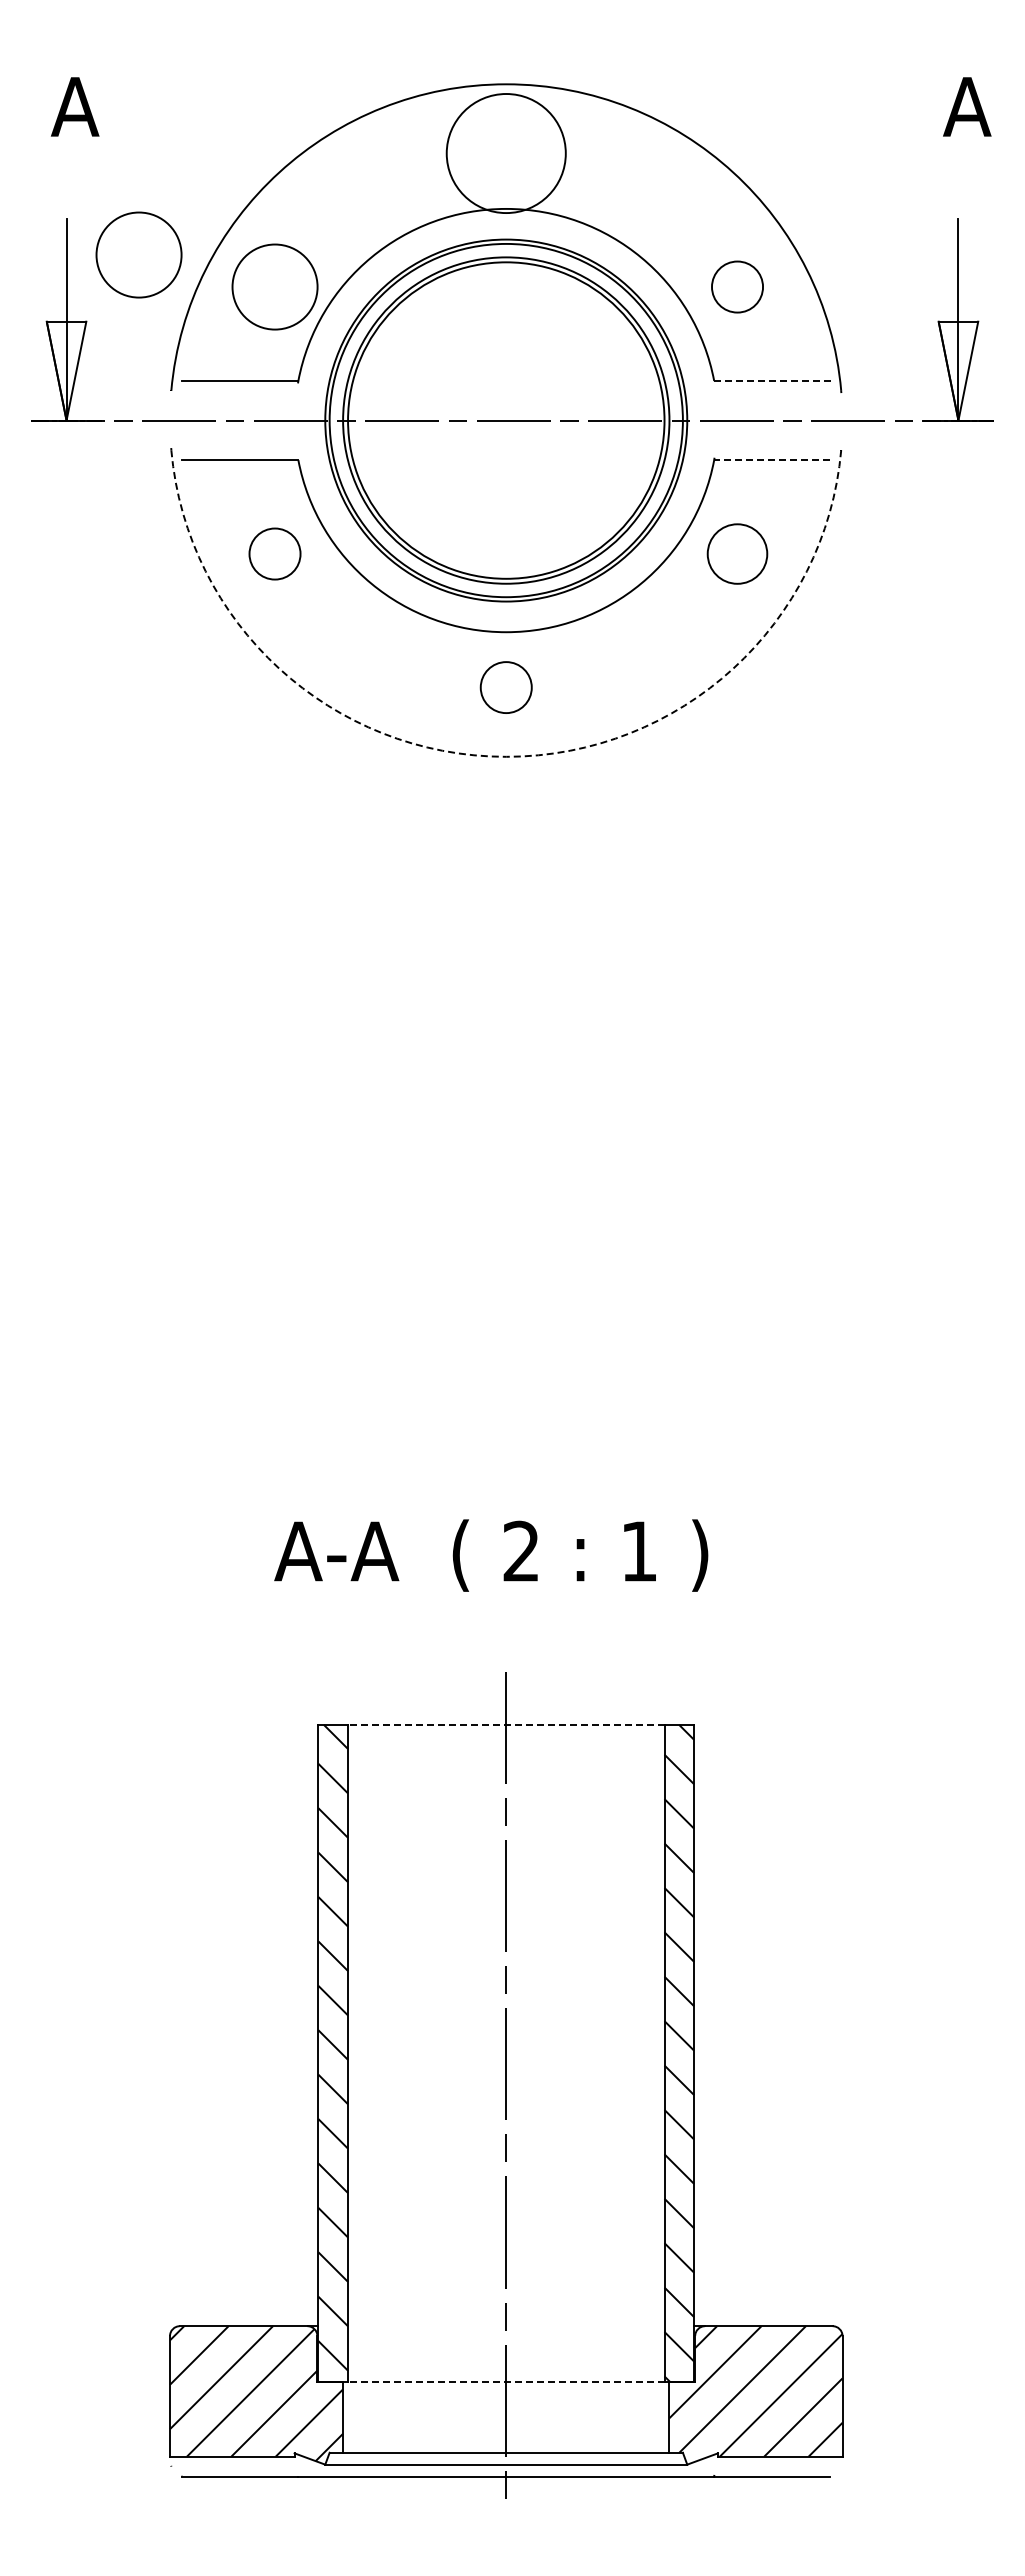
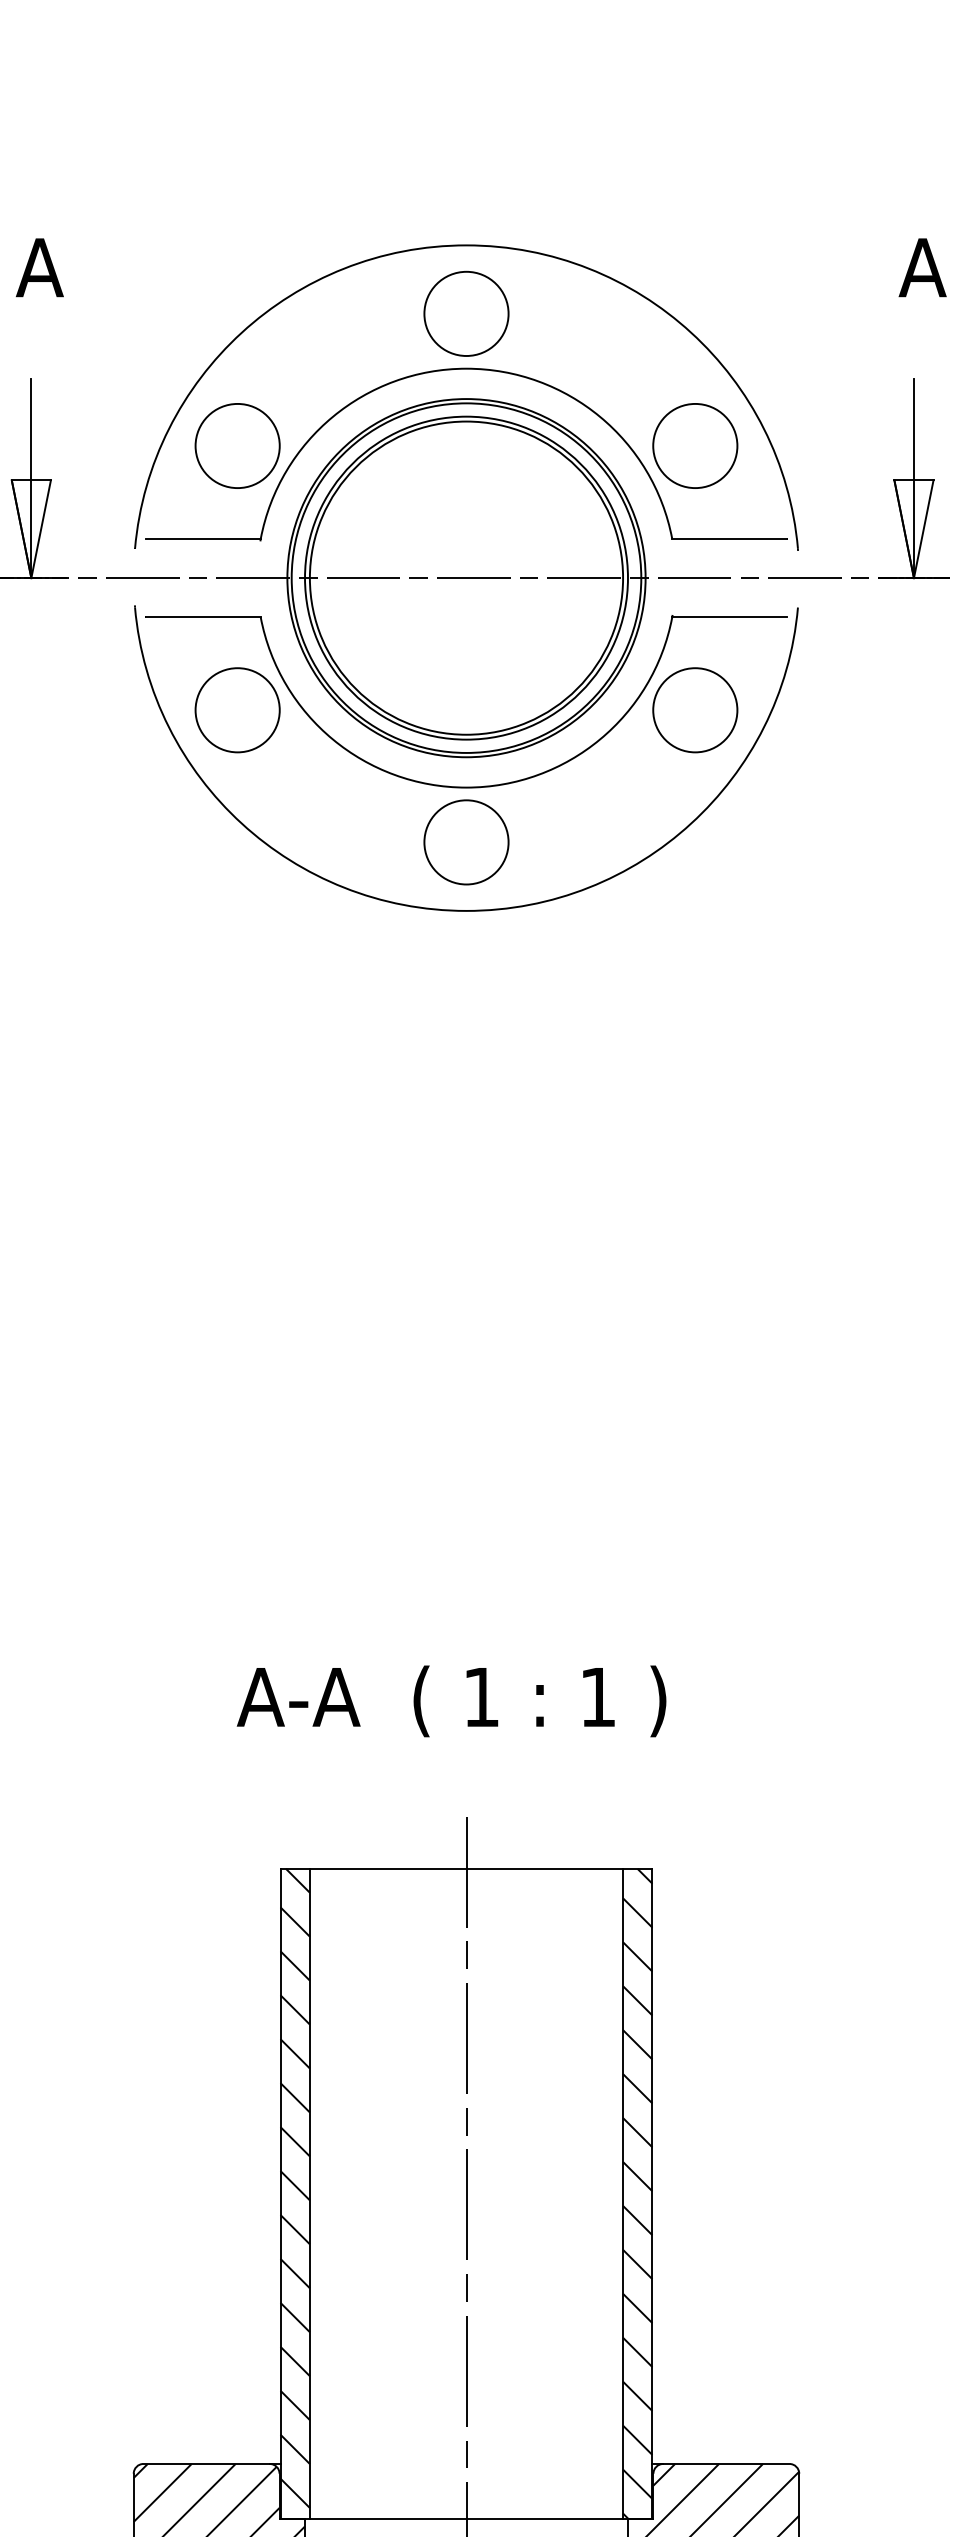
circle: (505, 153) -> (465, 313), size x0.71
circle: (138, 254) -> (102, 413), removed
circle: (737, 286) -> (695, 445), size x1.67
line: (772, 381) -> (729, 539), dashed -> solid
line: (771, 460) -> (728, 617), dashed -> solid
circle: (274, 553) -> (237, 709), size x1.67
circle: (737, 553) -> (695, 709), size x1.43
circle: (505, 687) -> (465, 842), size x1.67
arc: (506, 756) -> (466, 910), dashed -> solid
text: (520, 1550) -> (480, 1696), 2 -> 1
line: (505, 1724) -> (465, 1868), dashed -> solid
line: (505, 2381) -> (465, 2518), dashed -> solid

